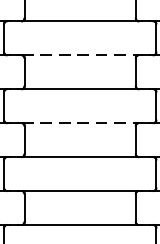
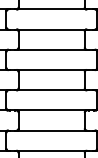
line: (79, 55) -> (51, 29), dashed -> solid
line: (79, 123) -> (51, 70), dashed -> solid

